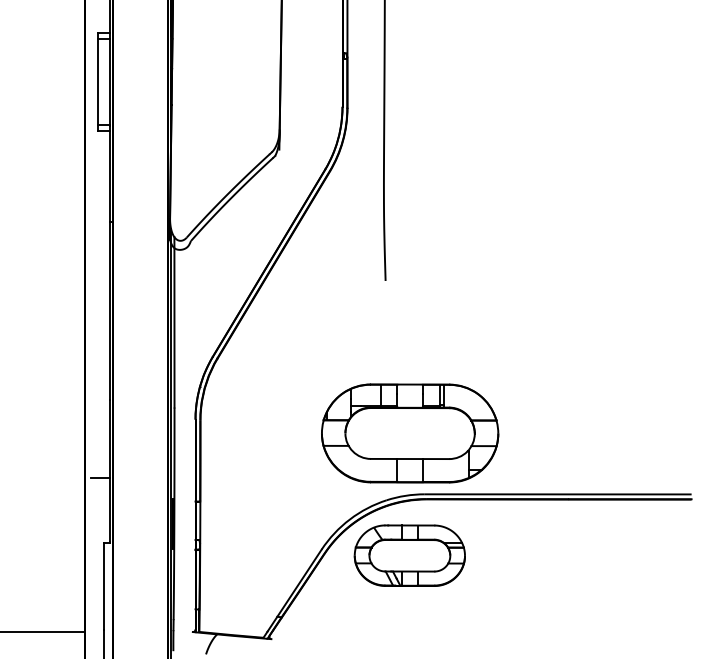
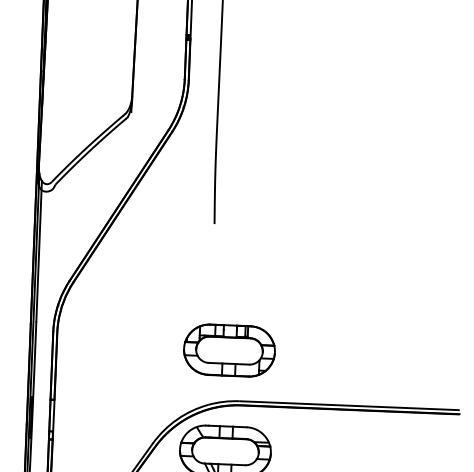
part: (409, 433) -> (229, 350), size x0.62

